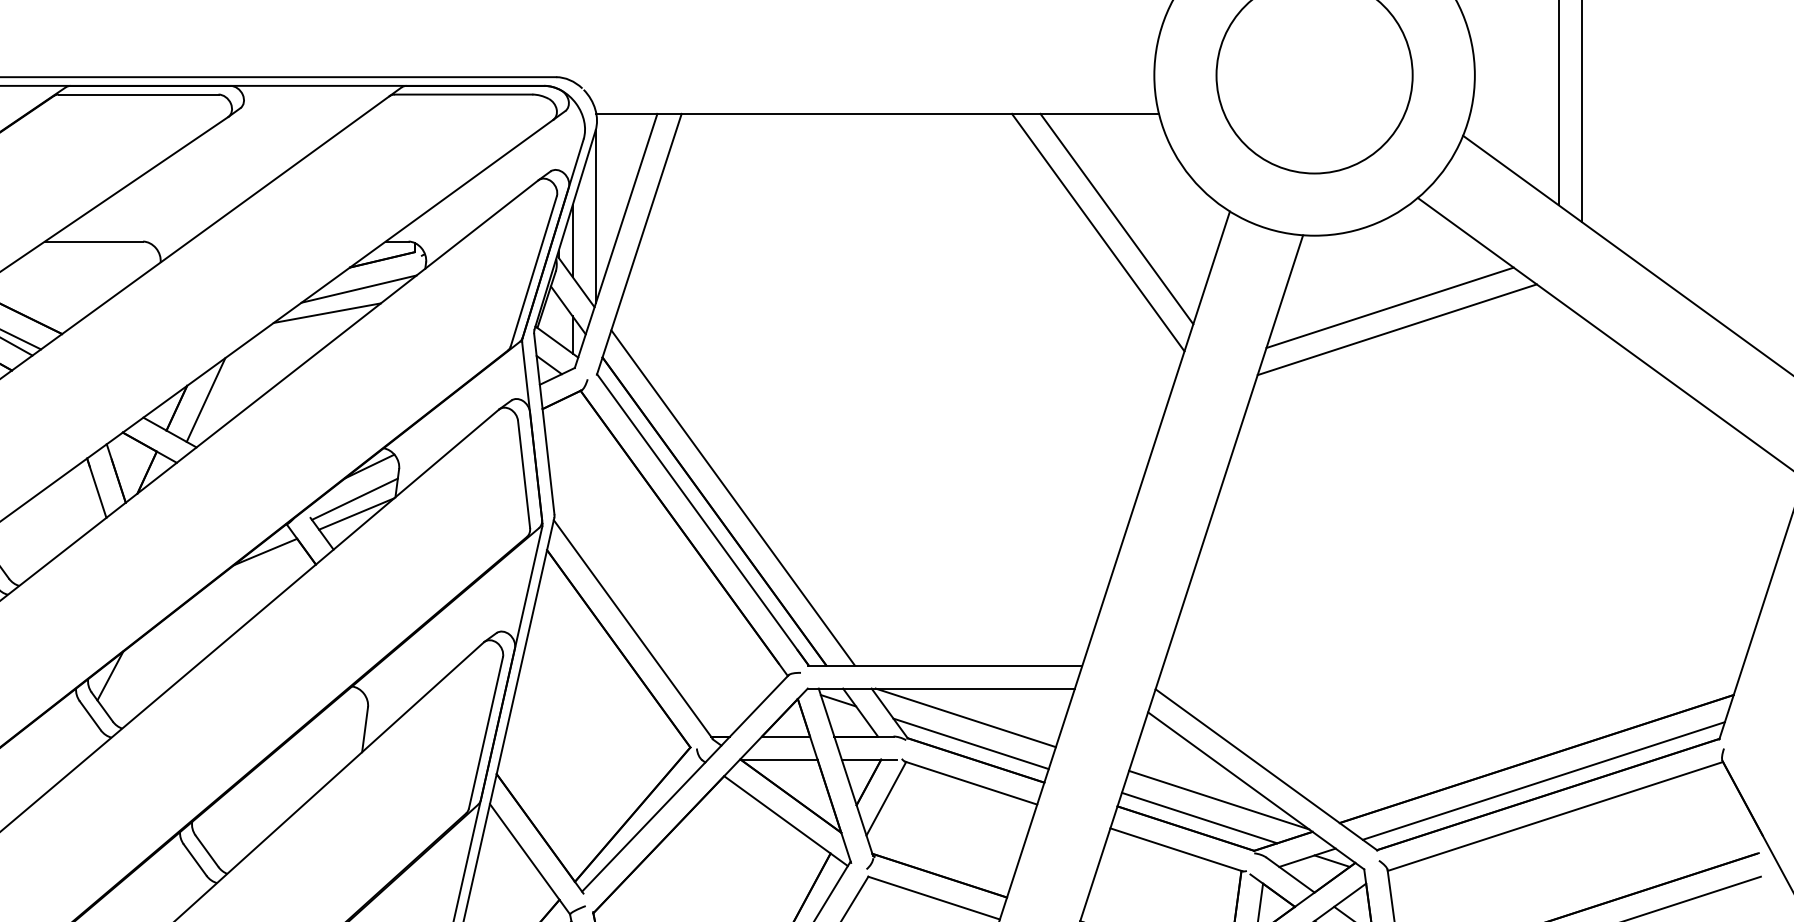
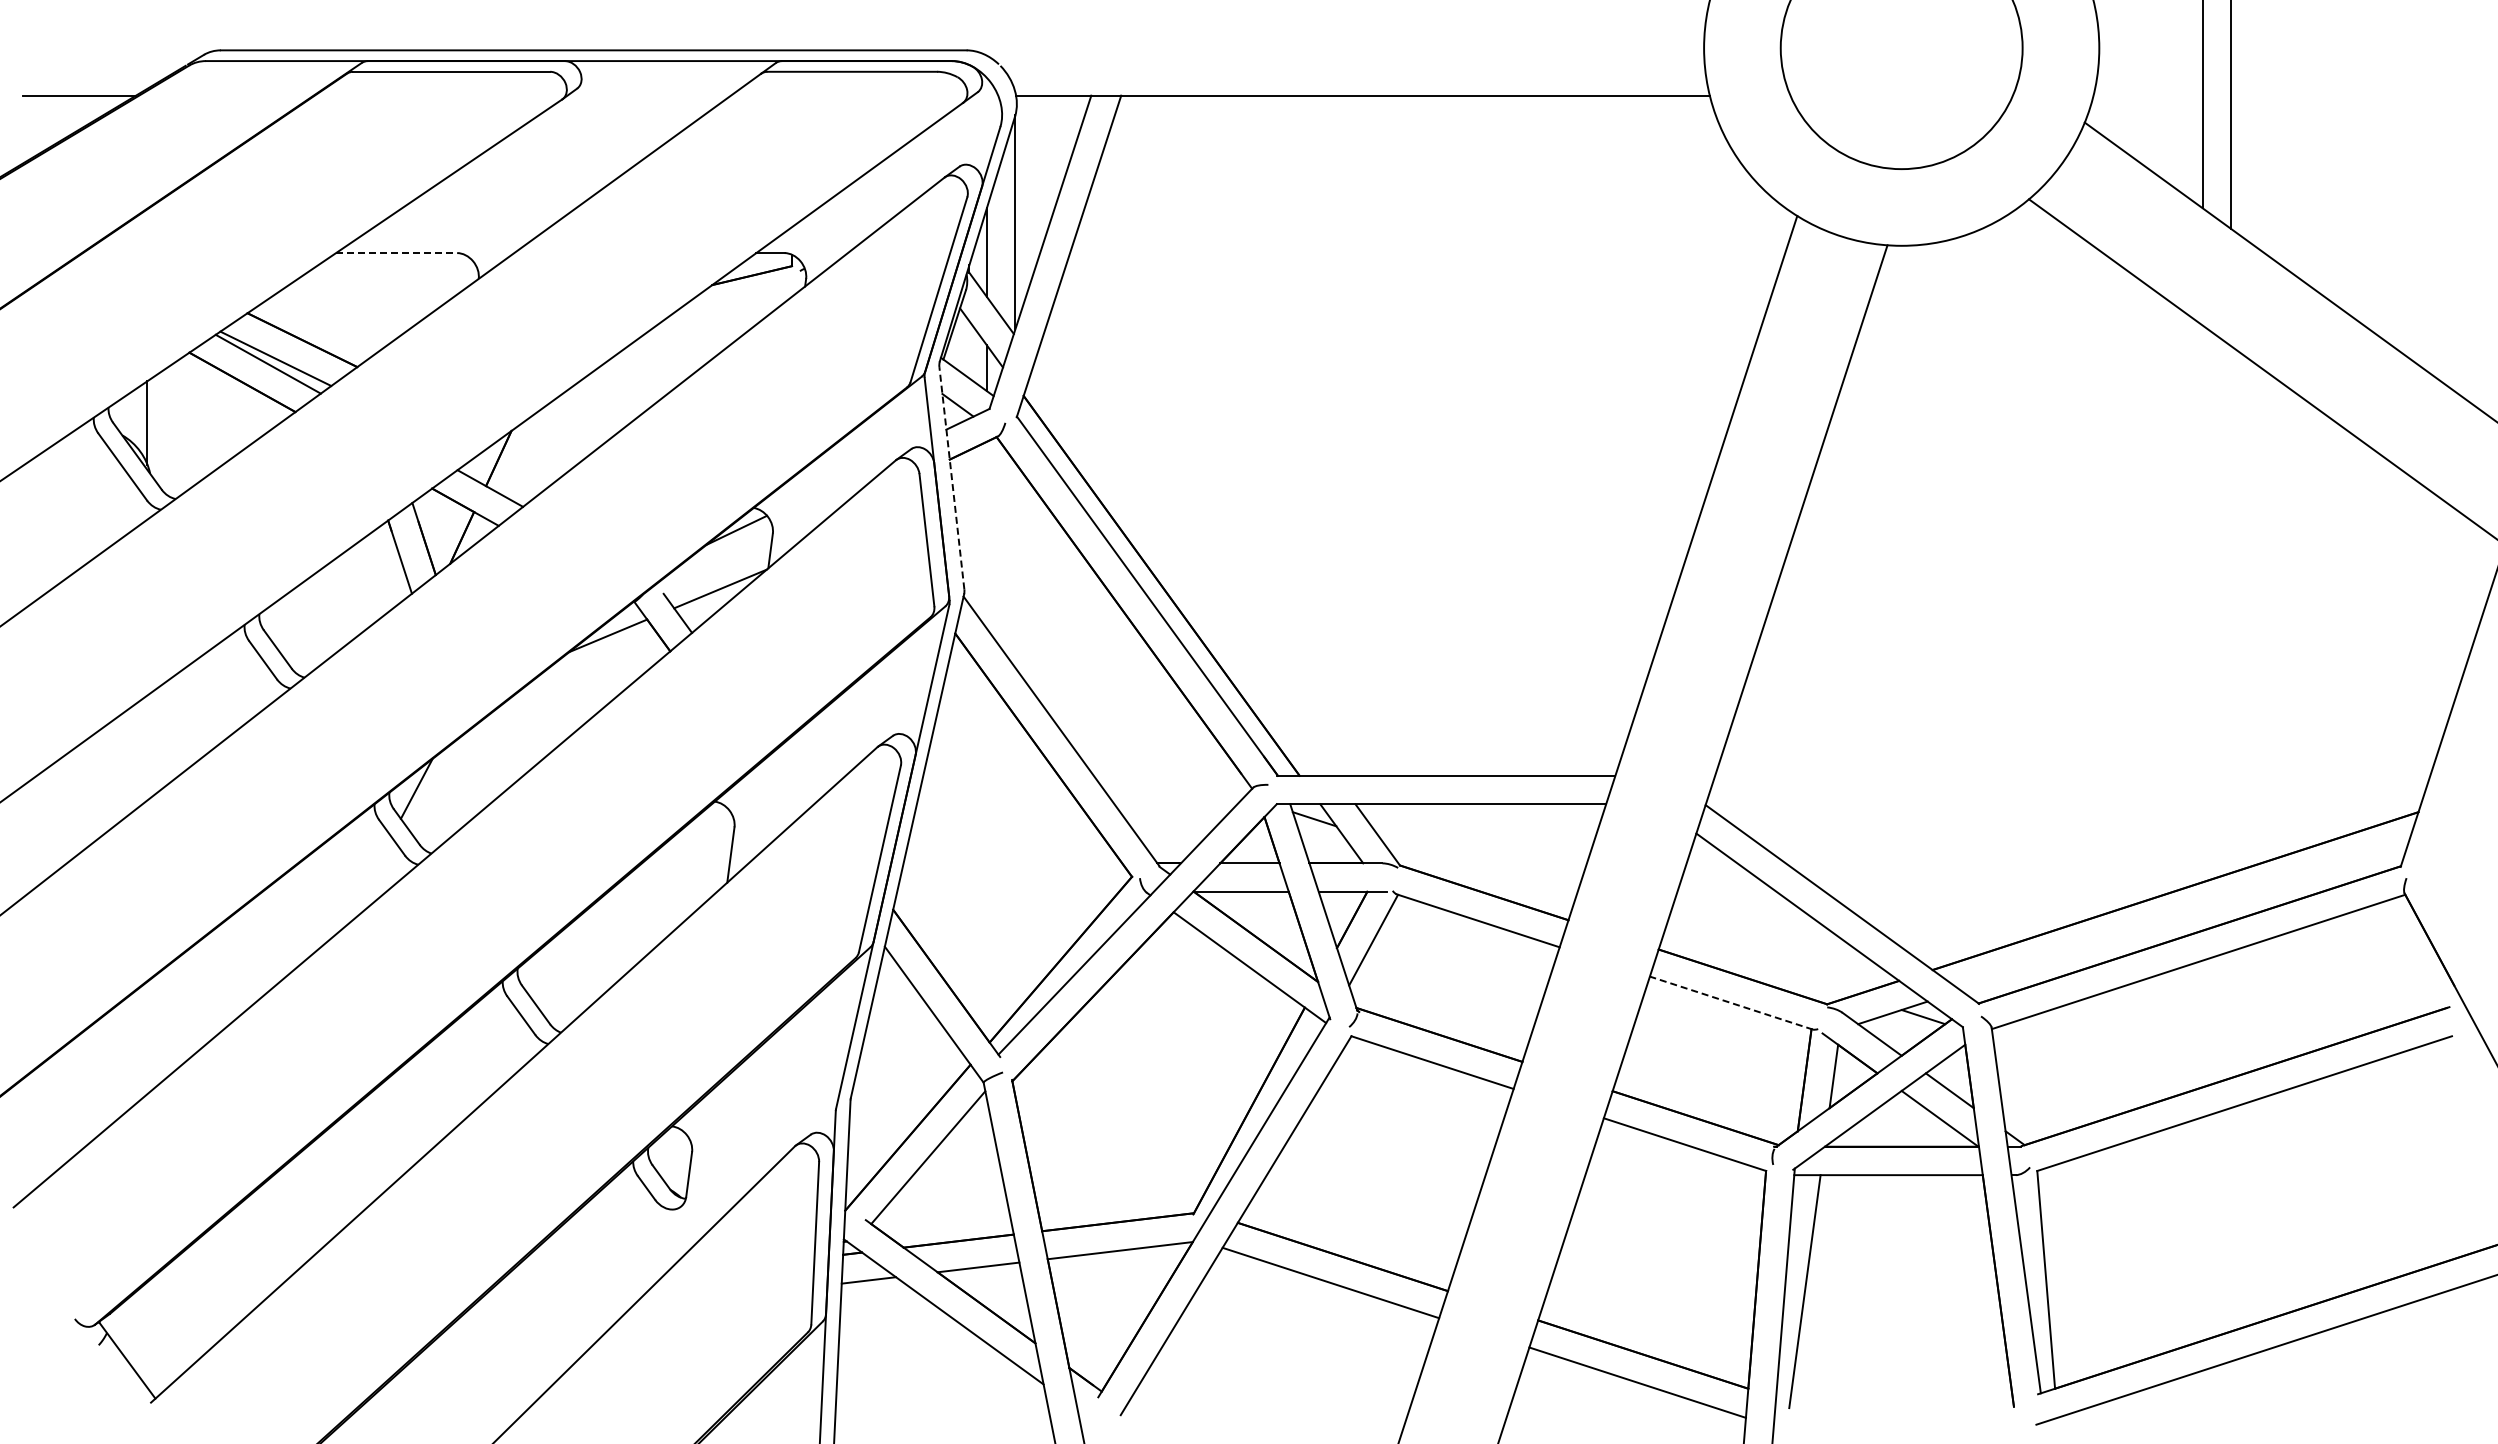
line: (1116, 218) -> (1657, 224), removed
line: (1097, 232) -> (1634, 241), removed
line: (93, 241) -> (396, 253), solid -> dashed
line: (359, 288) -> (723, 311), removed
line: (1389, 307) -> (1994, 334), removed
line: (327, 313) -> (684, 341), removed
line: (1397, 329) -> (2003, 361), removed
line: (205, 400) -> (534, 448), removed
line: (544, 424) -> (951, 478), solid -> dashed
line: (732, 497) -> (1184, 568), removed
line: (355, 499) -> (718, 570), removed
line: (965, 717) -> (1471, 840), removed
line: (970, 743) -> (1477, 872), removed
line: (1543, 780) -> (2184, 917), removed
line: (1218, 799) -> (1783, 941), removed
line: (1199, 817) -> (1759, 963), removed
line: (1176, 850) -> (1731, 1003), solid -> dashed

